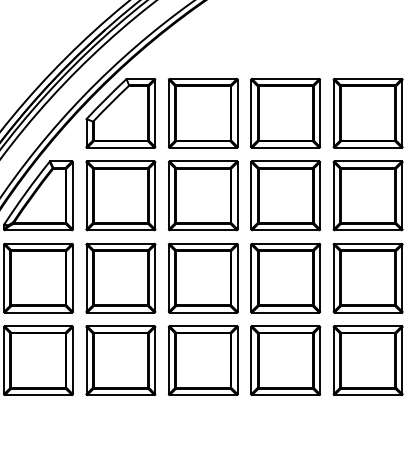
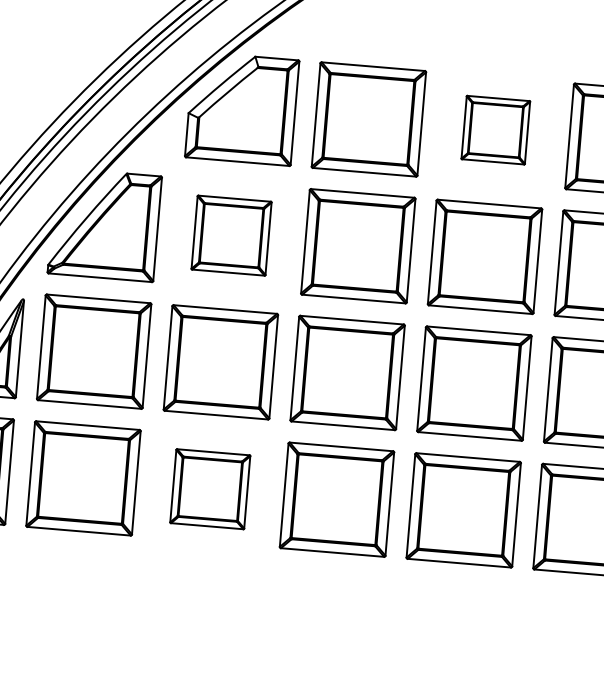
part: (285, 113) -> (495, 130), size x0.6
part: (120, 195) -> (230, 235), size x0.7
part: (120, 360) -> (209, 488), size x0.7

